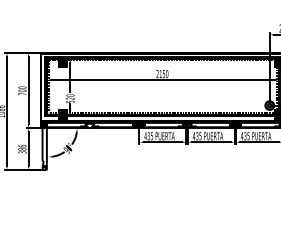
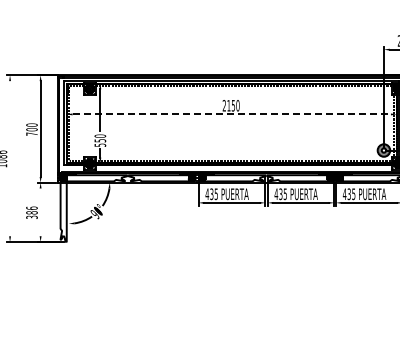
line: (163, 80) -> (232, 114), solid -> dashed
text: (70, 98) -> (100, 140), 520 -> 550
line: (7, 111) -> (10, 158), removed
line: (28, 149) -> (40, 212), removed

